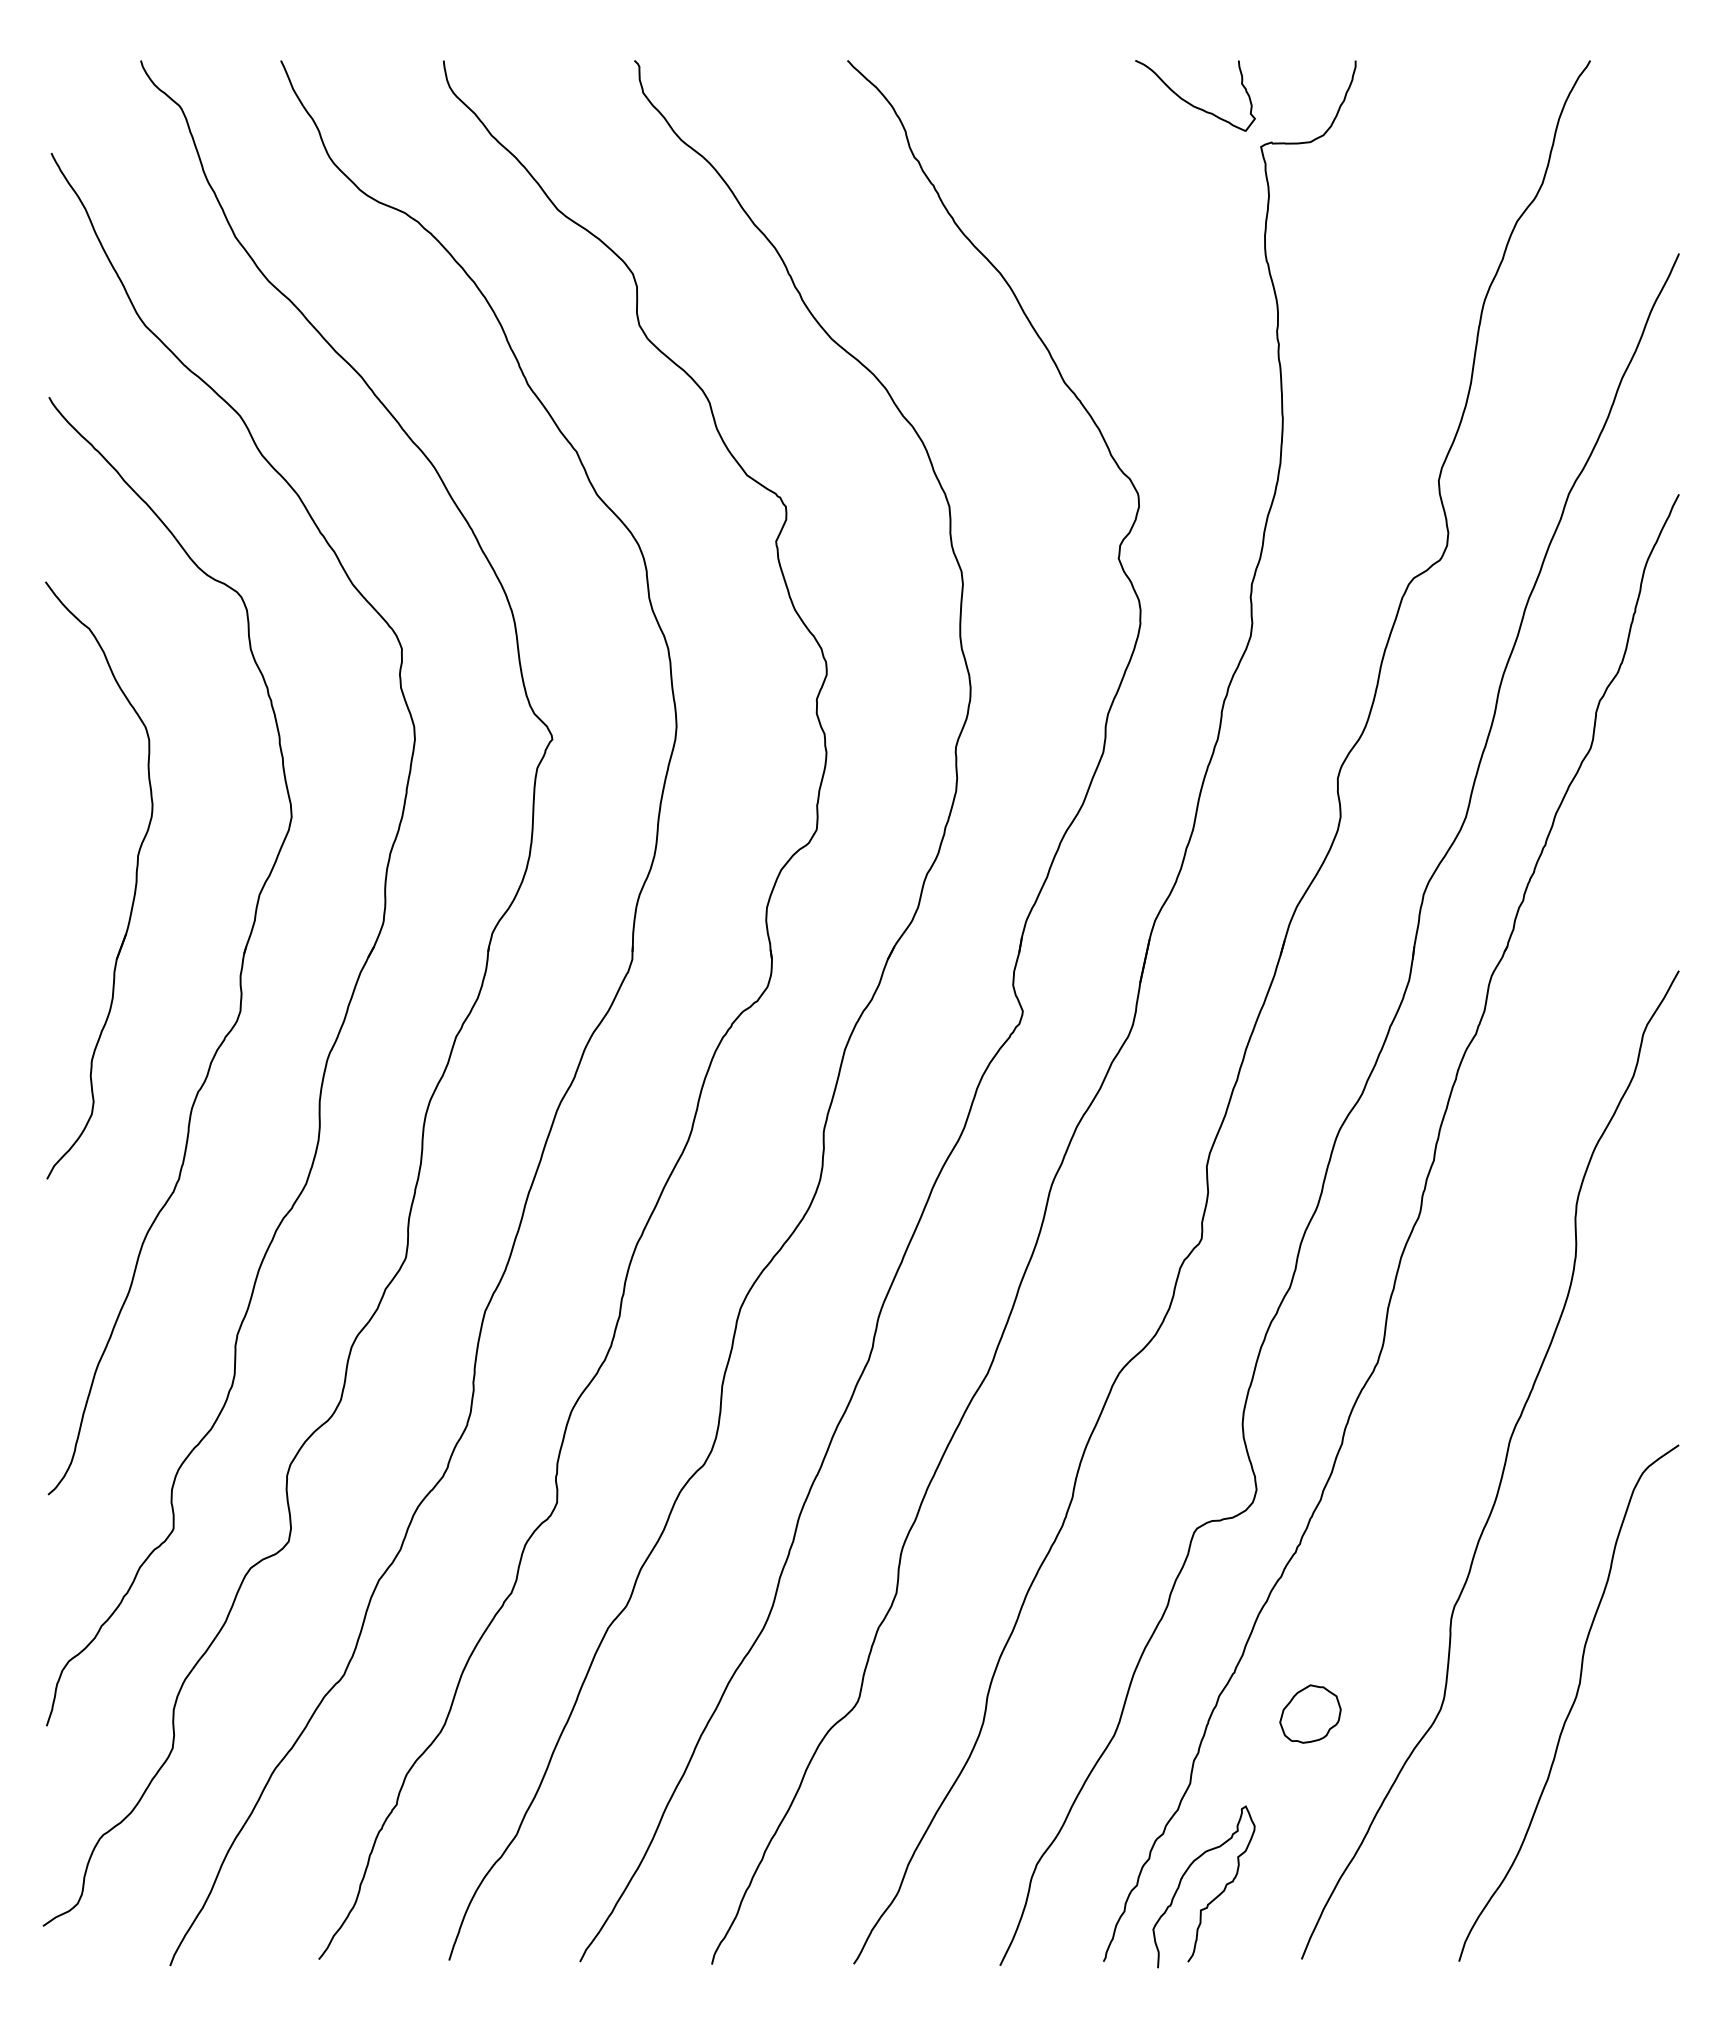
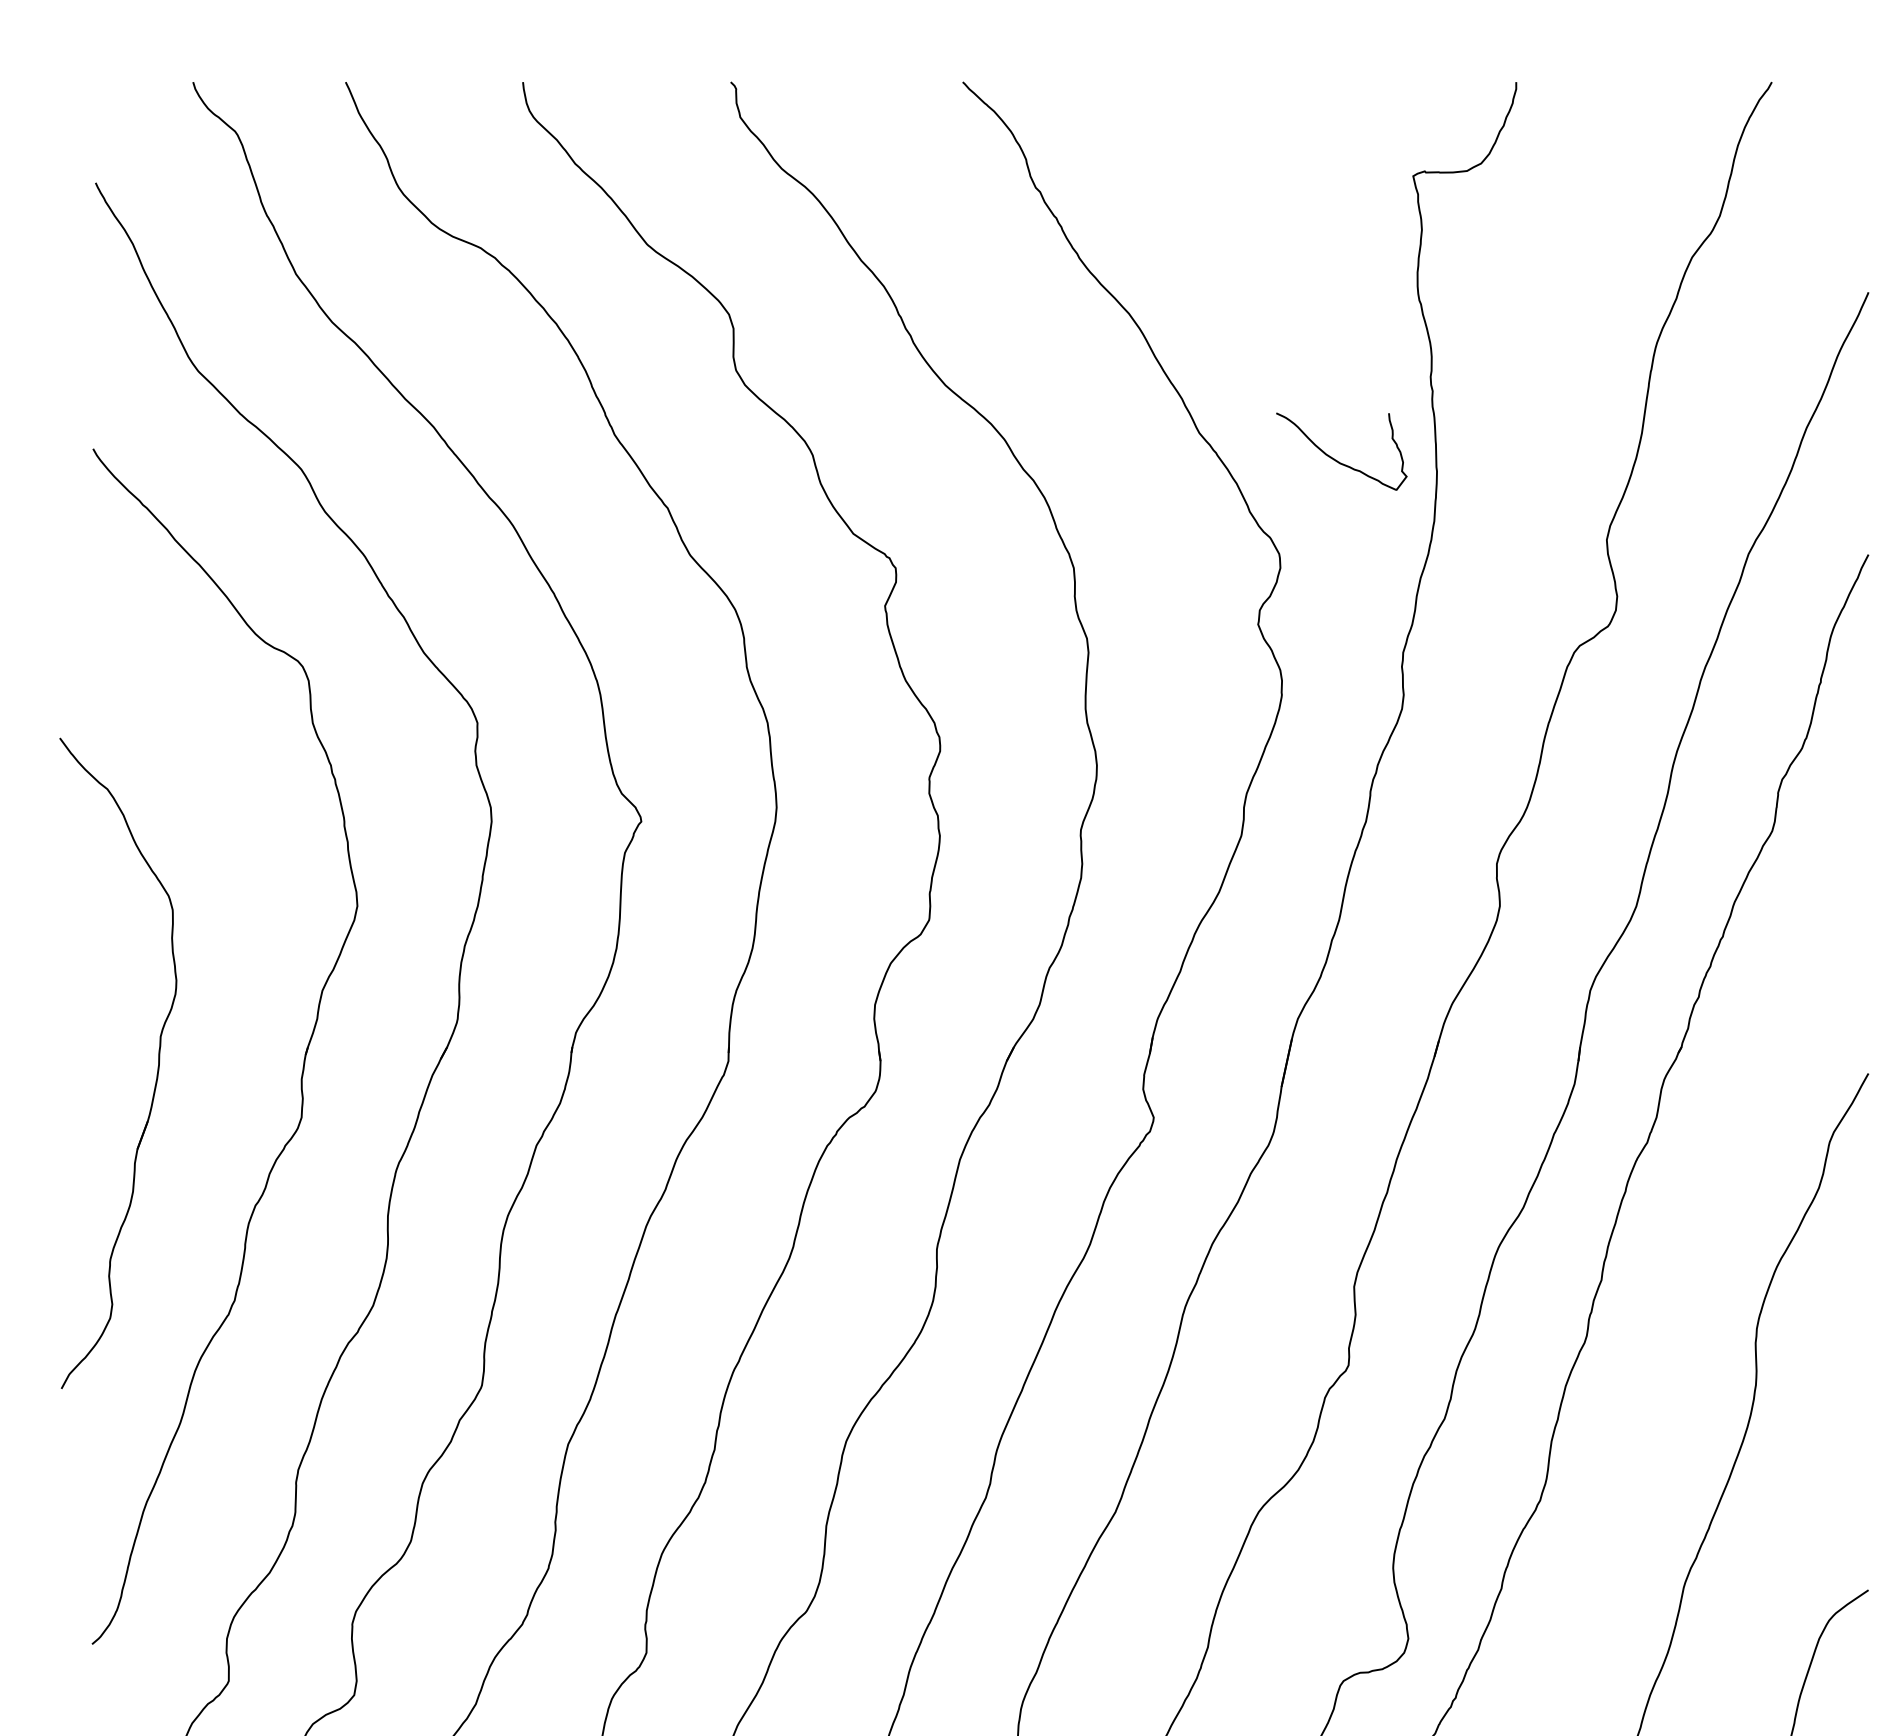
curve: (1191, 103) -> (1337, 460), moved
part: (134, 887) -> (156, 1071), moved

